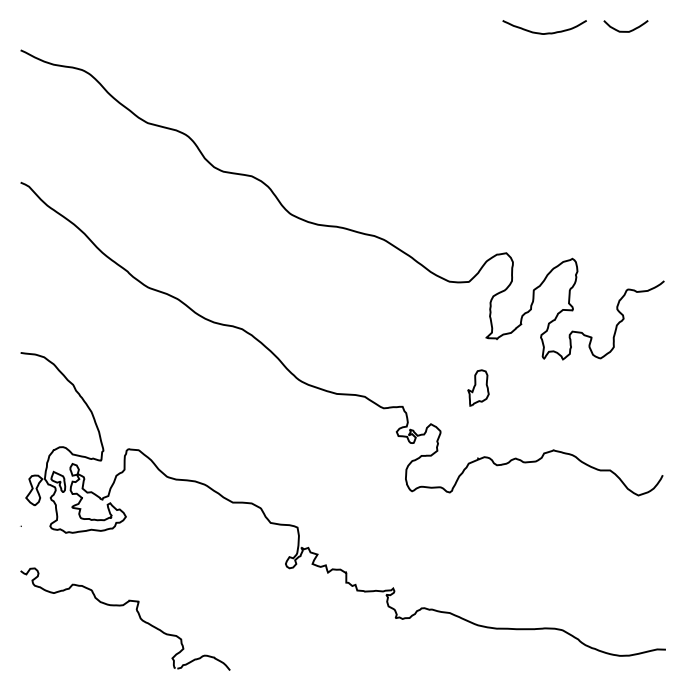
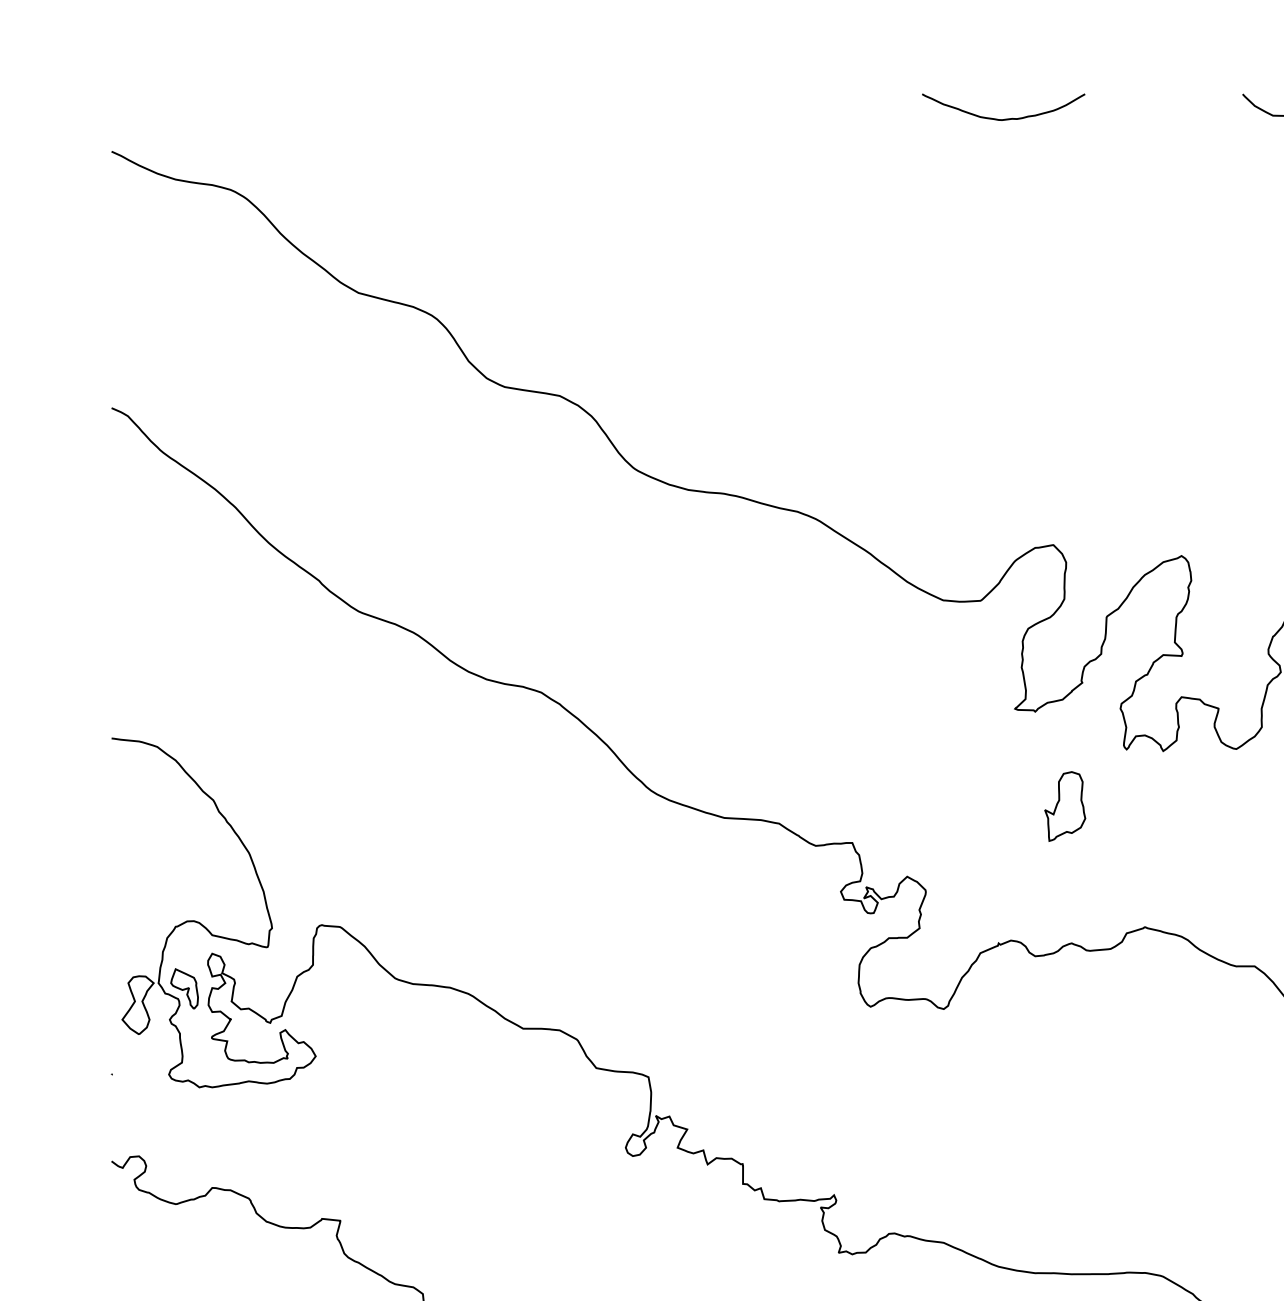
curve: (545, 32) -> (1005, 117), moved
part: (478, 387) -> (1065, 805), moved

